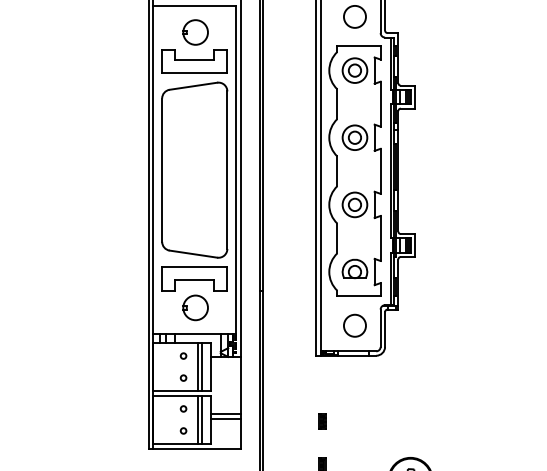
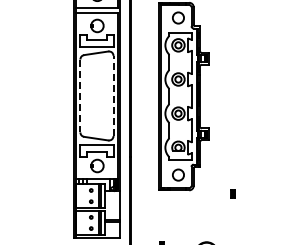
line: (227, 169) -> (113, 95), solid -> dashed
line: (162, 171) -> (80, 96), solid -> dashed
part: (321, 420) -> (232, 193), moved

